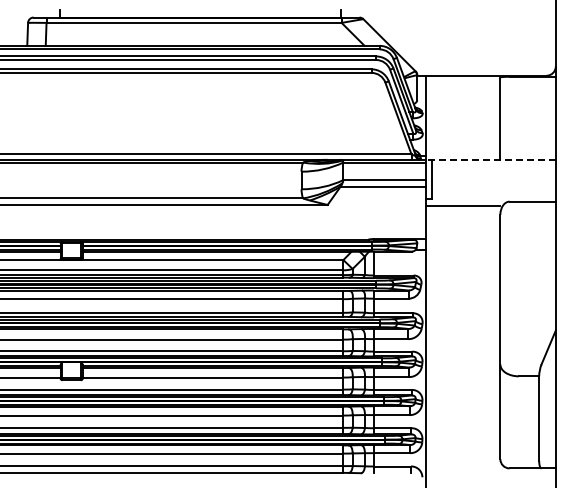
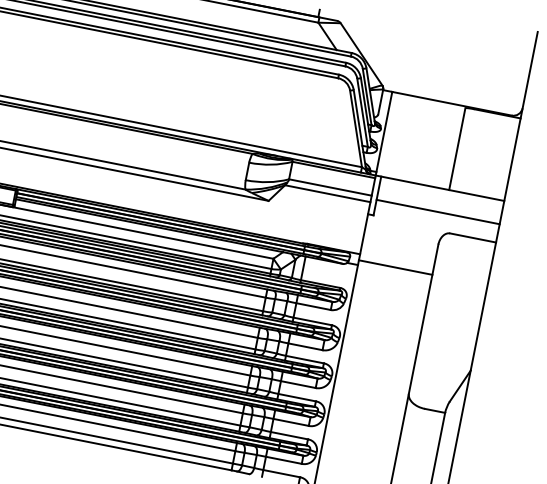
line: (491, 159) -> (440, 187), dashed -> solid
line: (493, 183) -> (437, 212), added
line: (463, 206) -> (395, 267), moved

